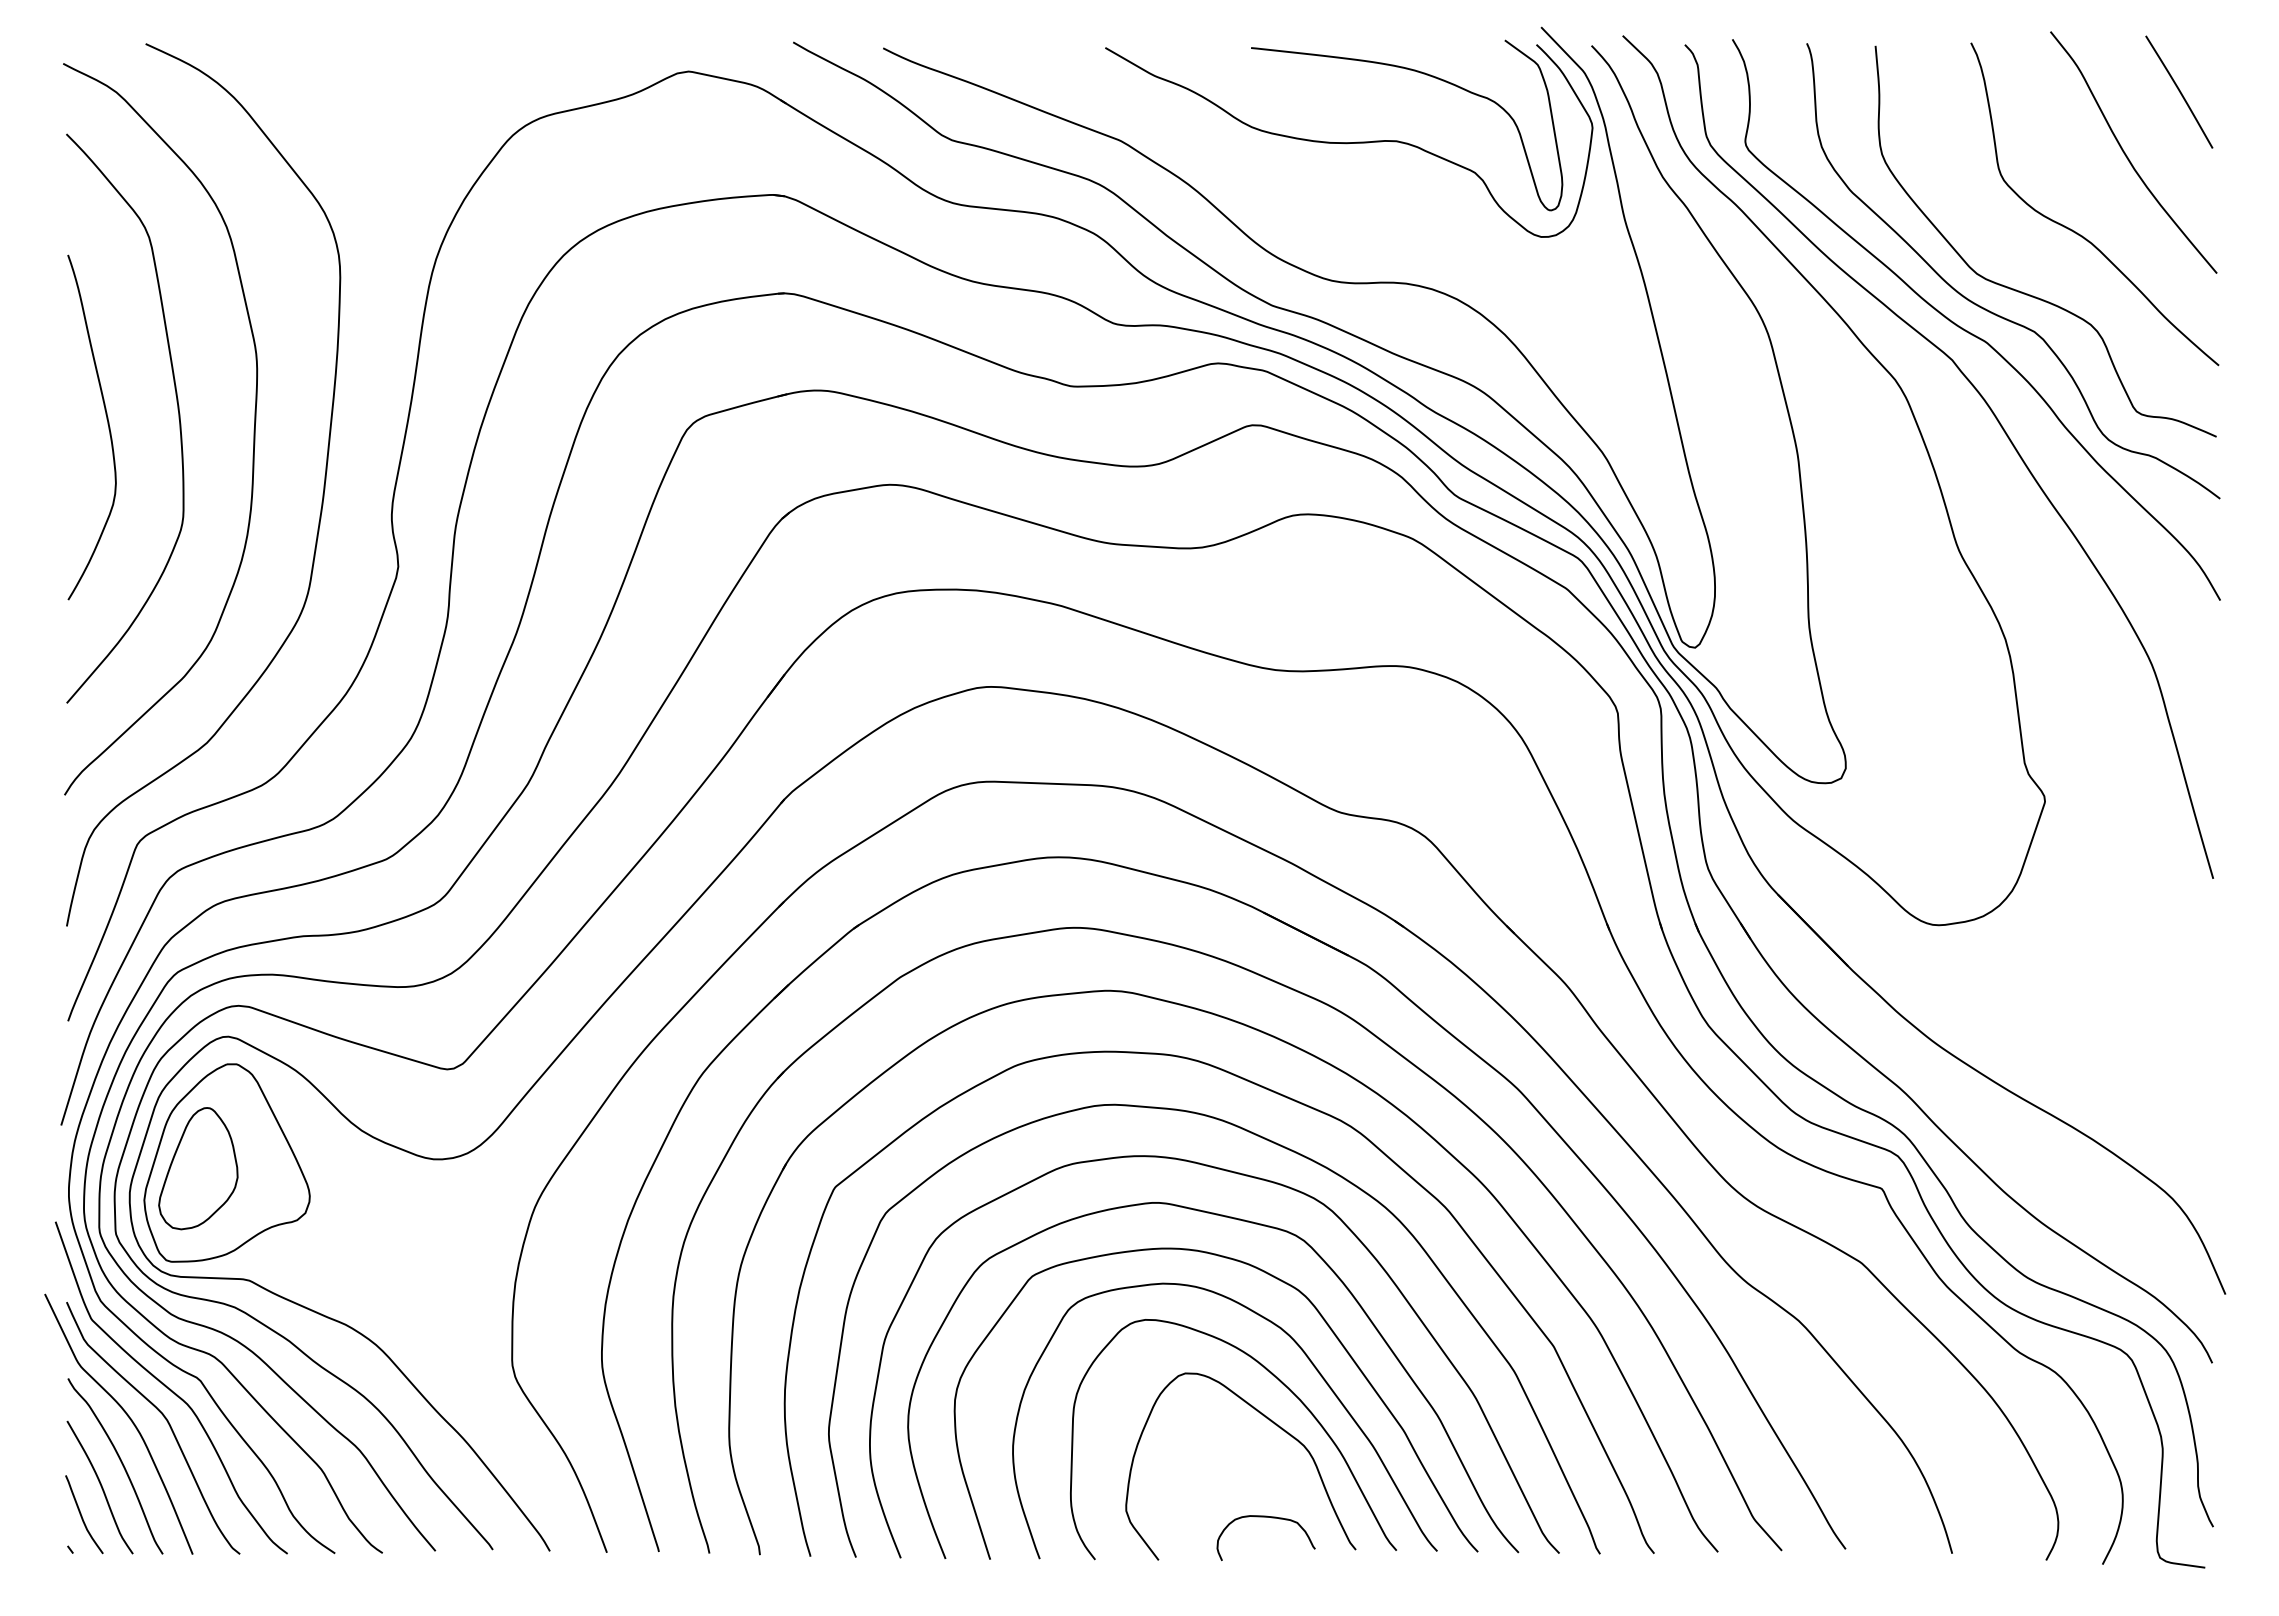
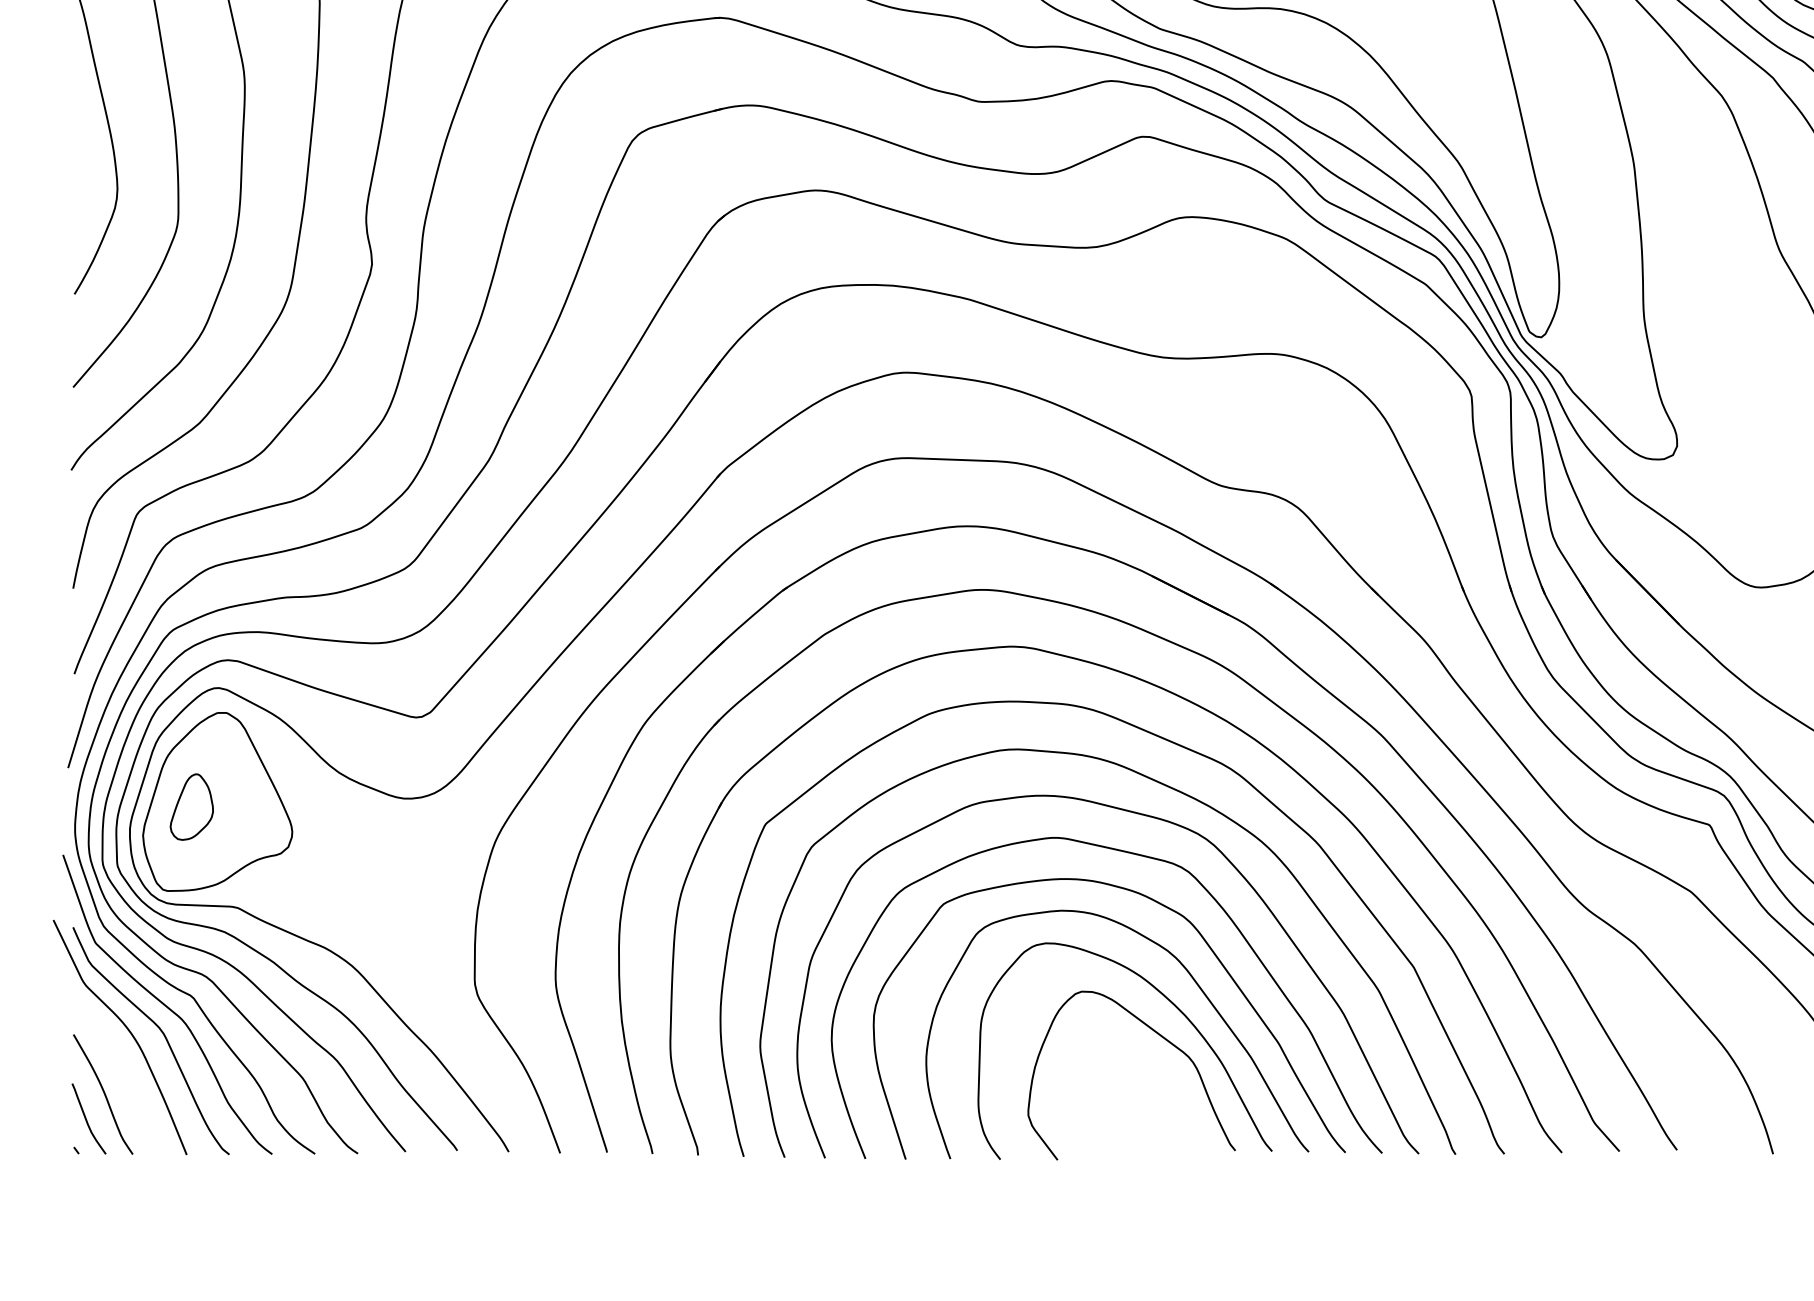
part: (198, 1168) -> (191, 806), size x0.6
curve: (121, 1464) -> (122, 1073), removed
curve: (1271, 1518) -> (1159, 1122), removed

